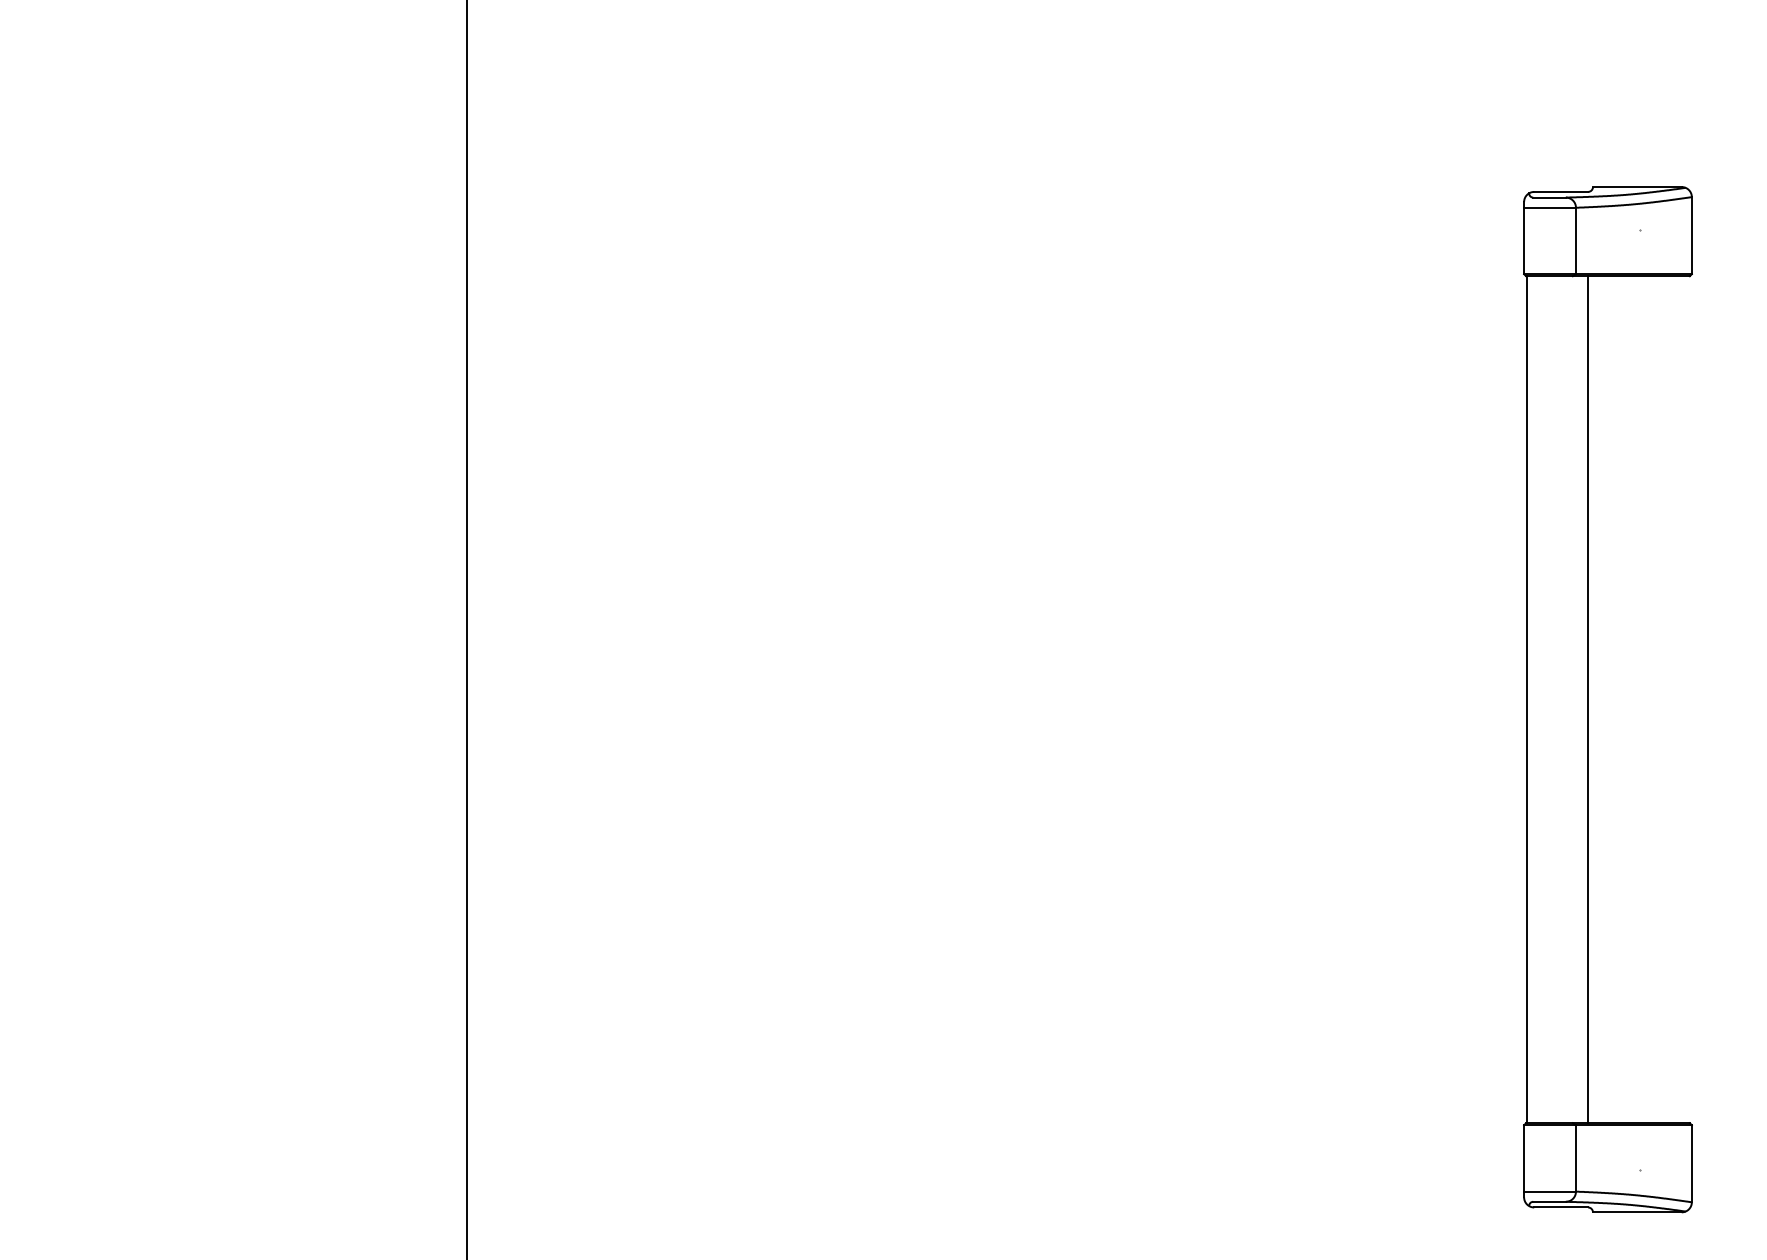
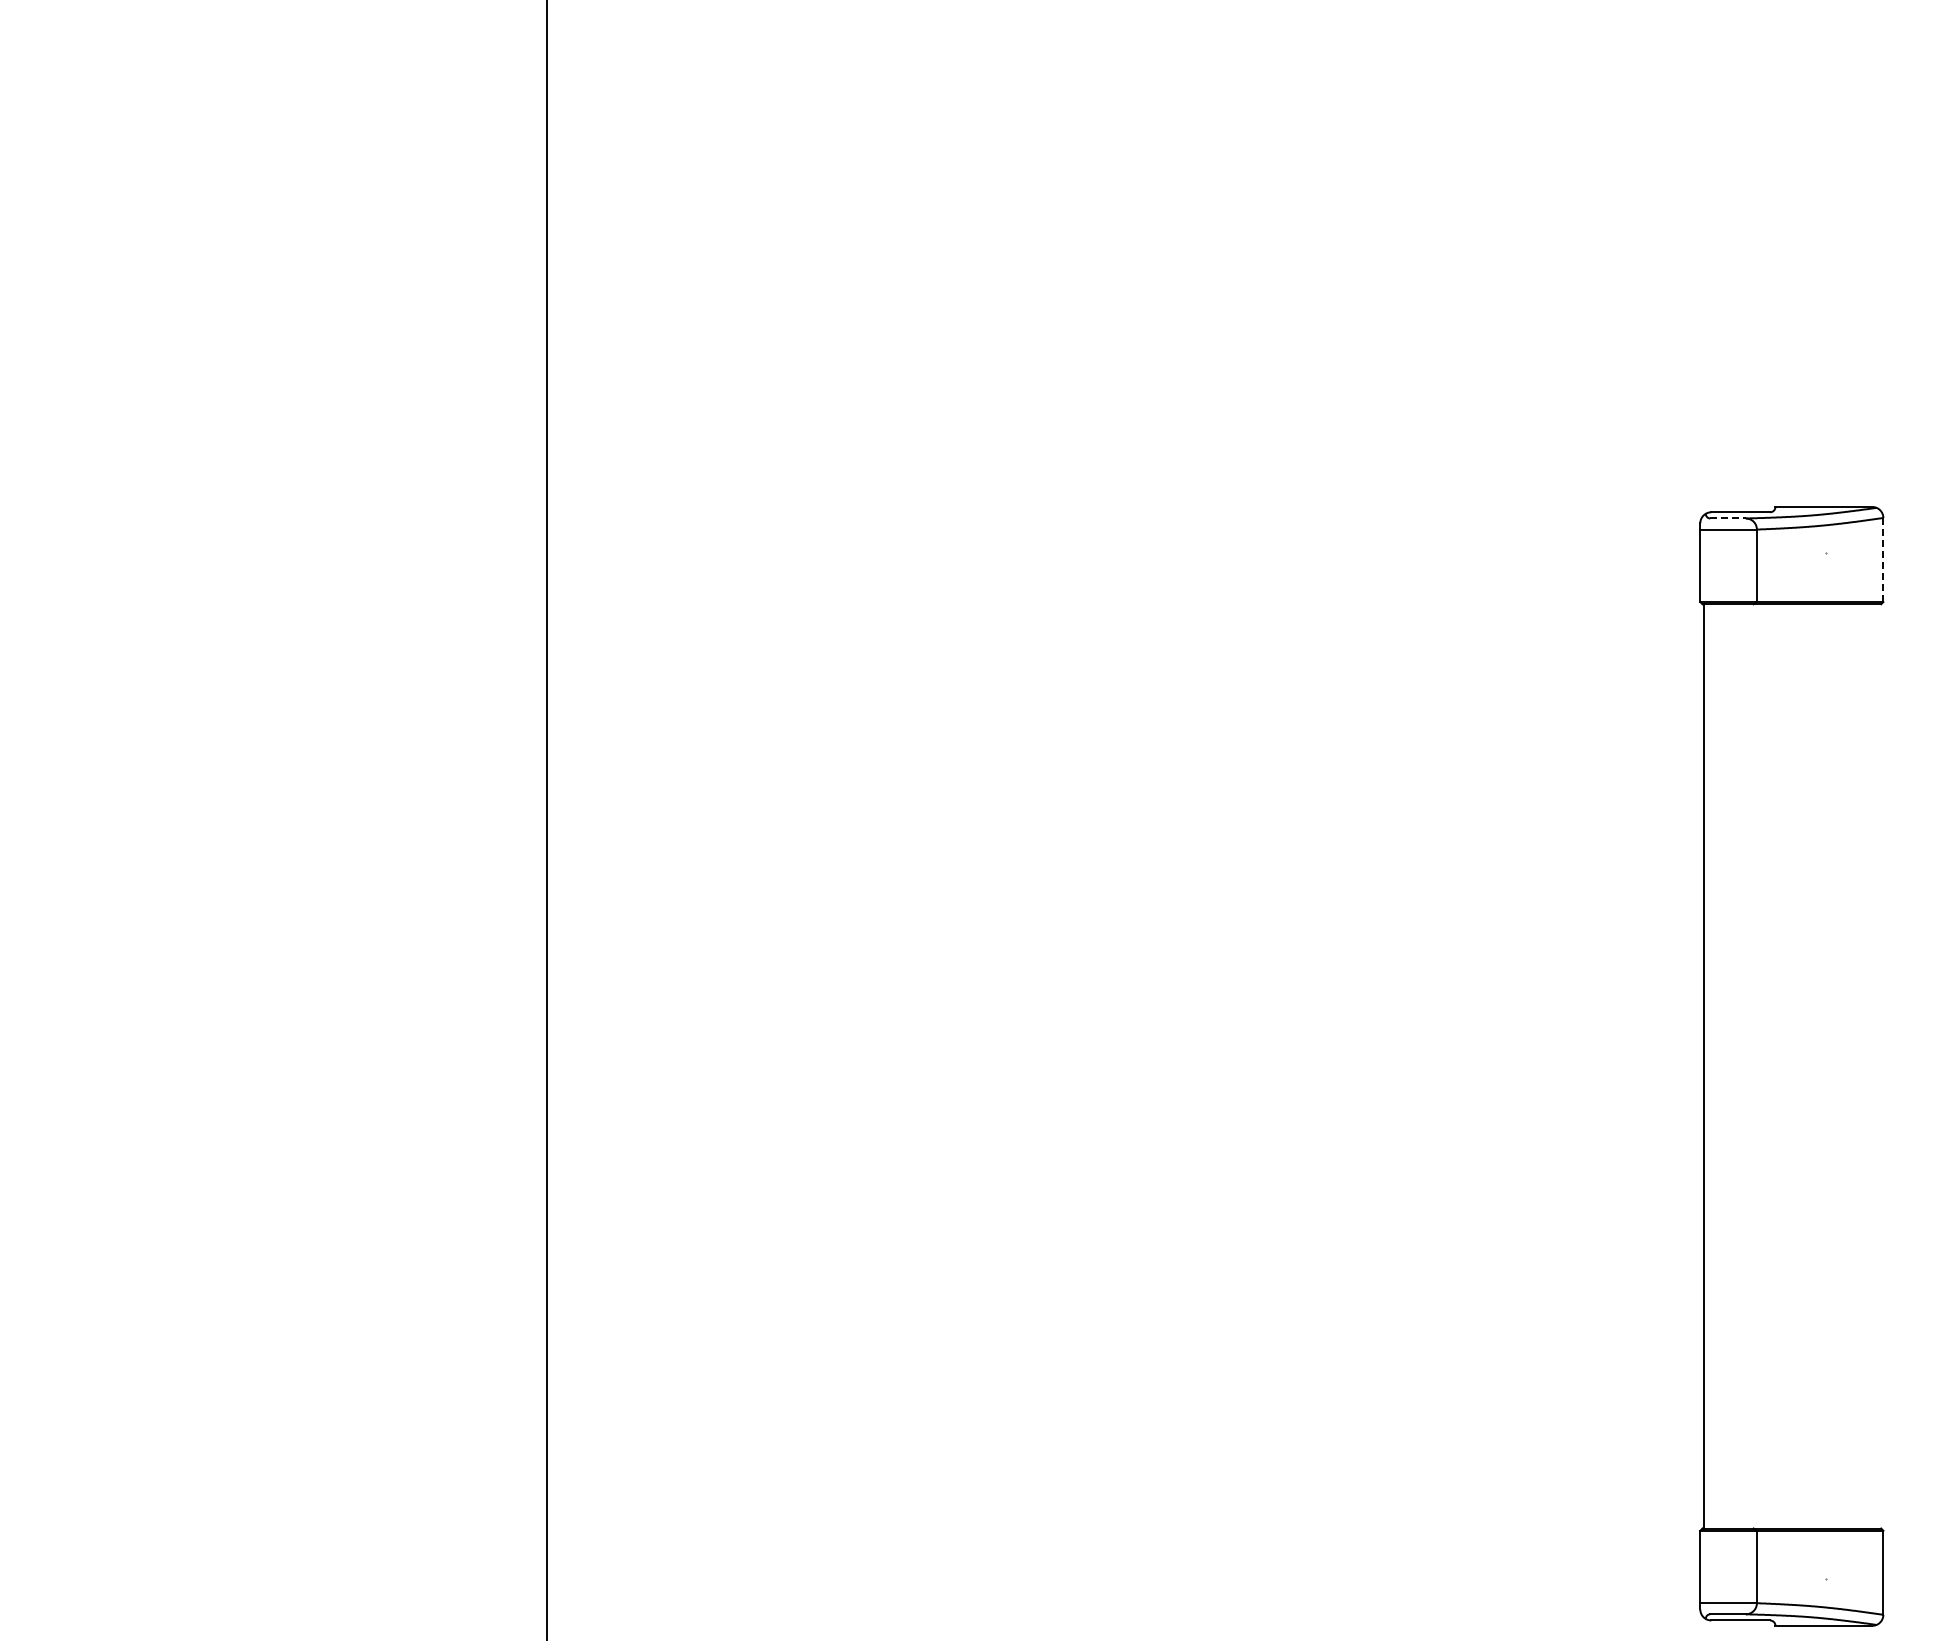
line: (1549, 197) -> (1728, 518), solid -> dashed
line: (1691, 235) -> (1883, 559), solid -> dashed
line: (1587, 699) -> (1769, 1066), removed

